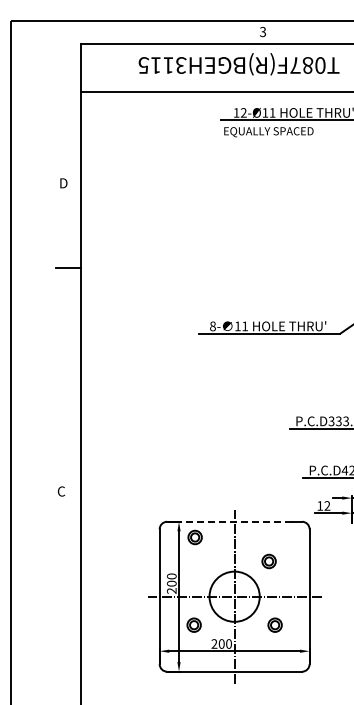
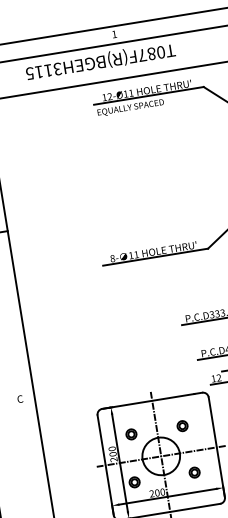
text: (263, 31) -> (114, 34), 3 -> 1
line: (234, 521) -> (152, 400), dashed -> solid
part: (194, 537) -> (130, 434), moved

